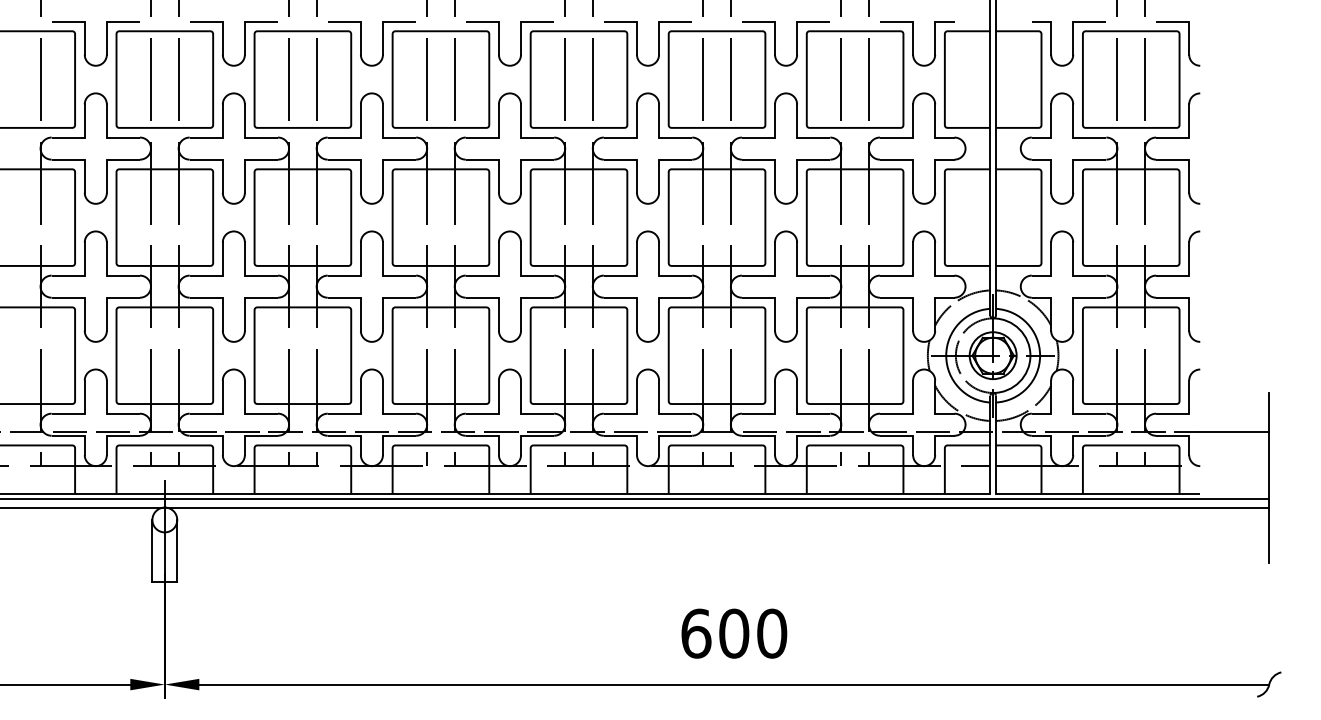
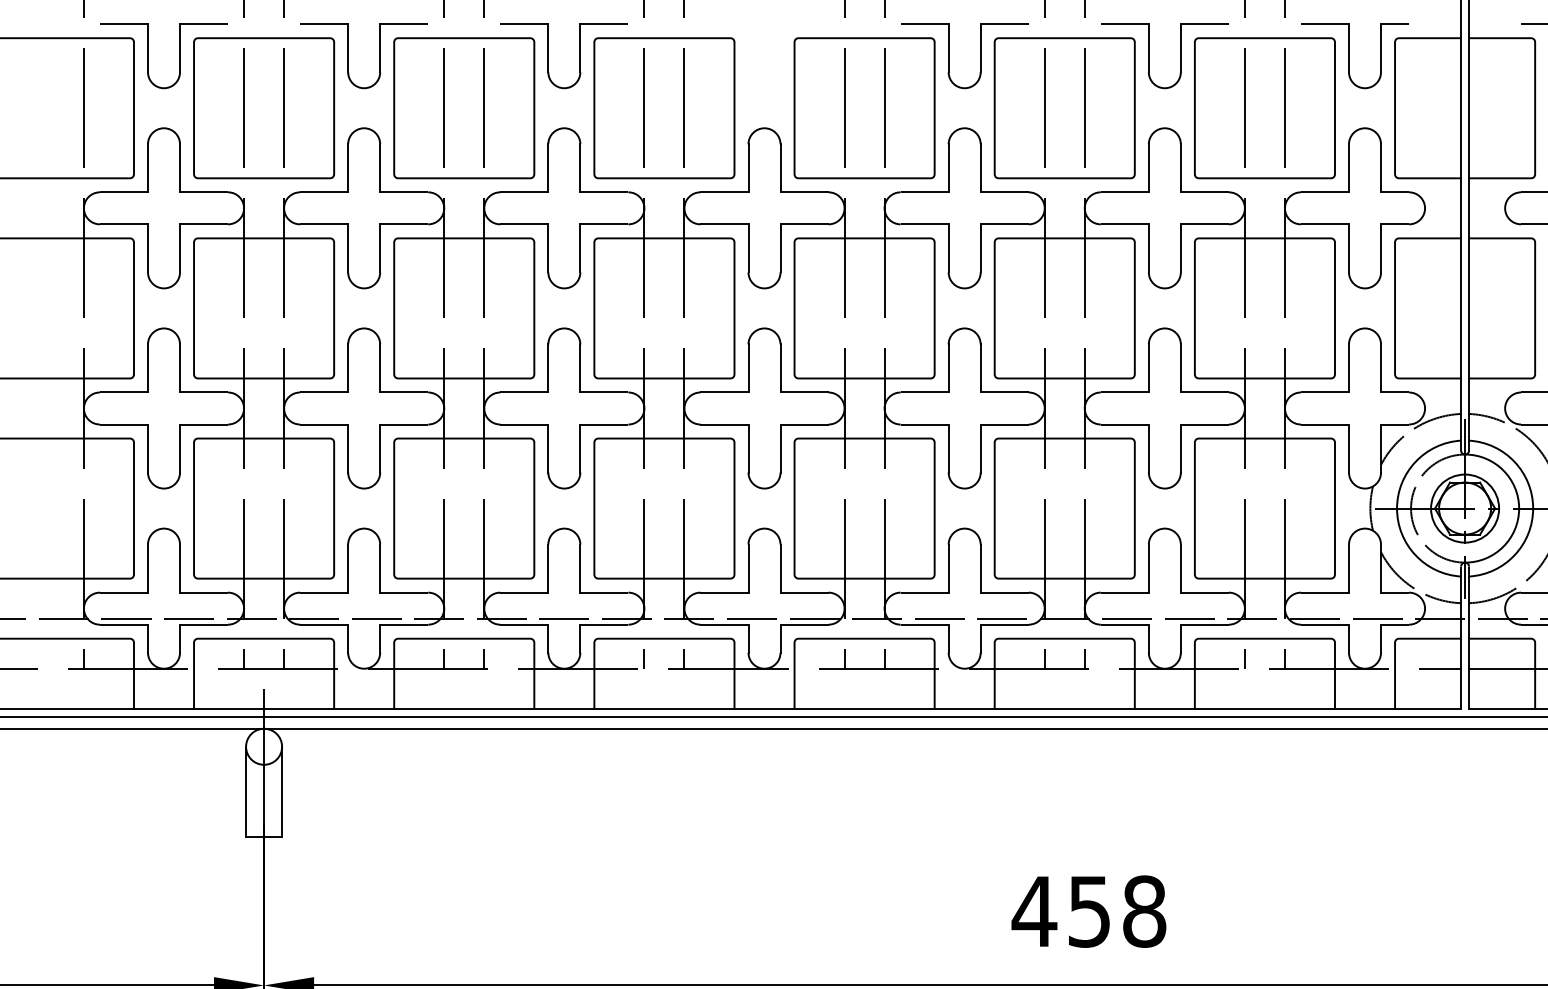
part: (499, 43) -> (749, 55), removed
text: (733, 633) -> (1088, 911), 600 -> 458

